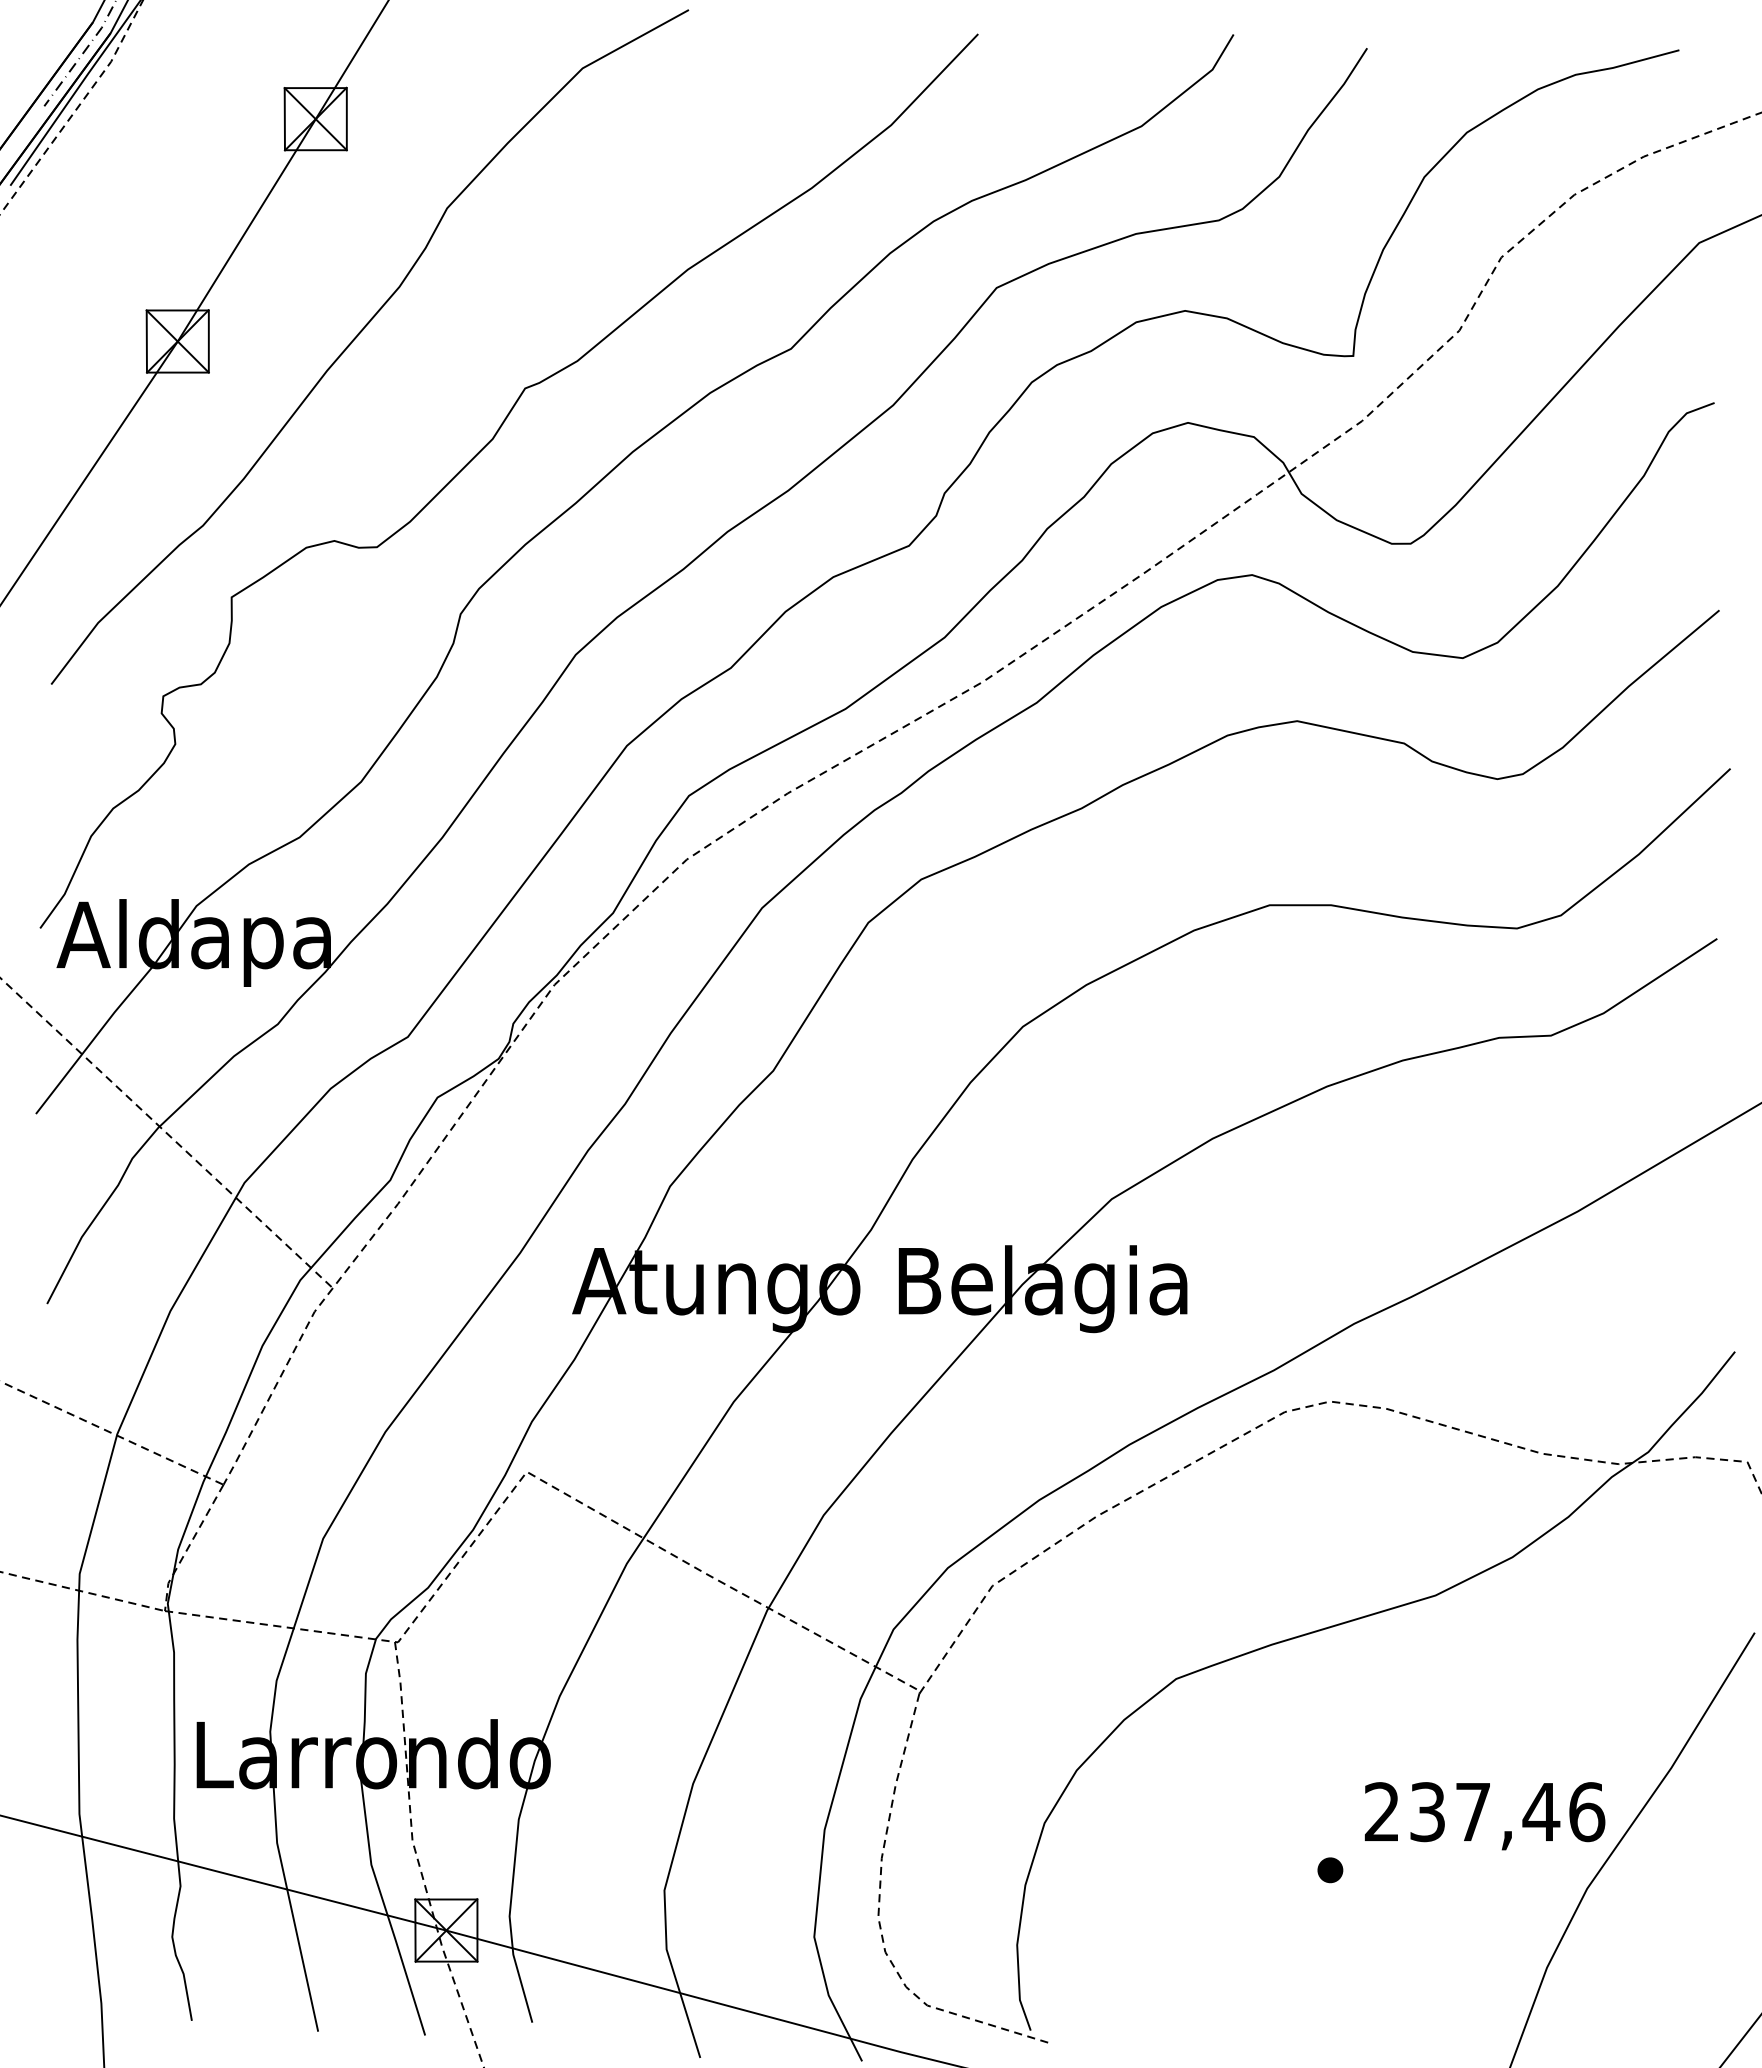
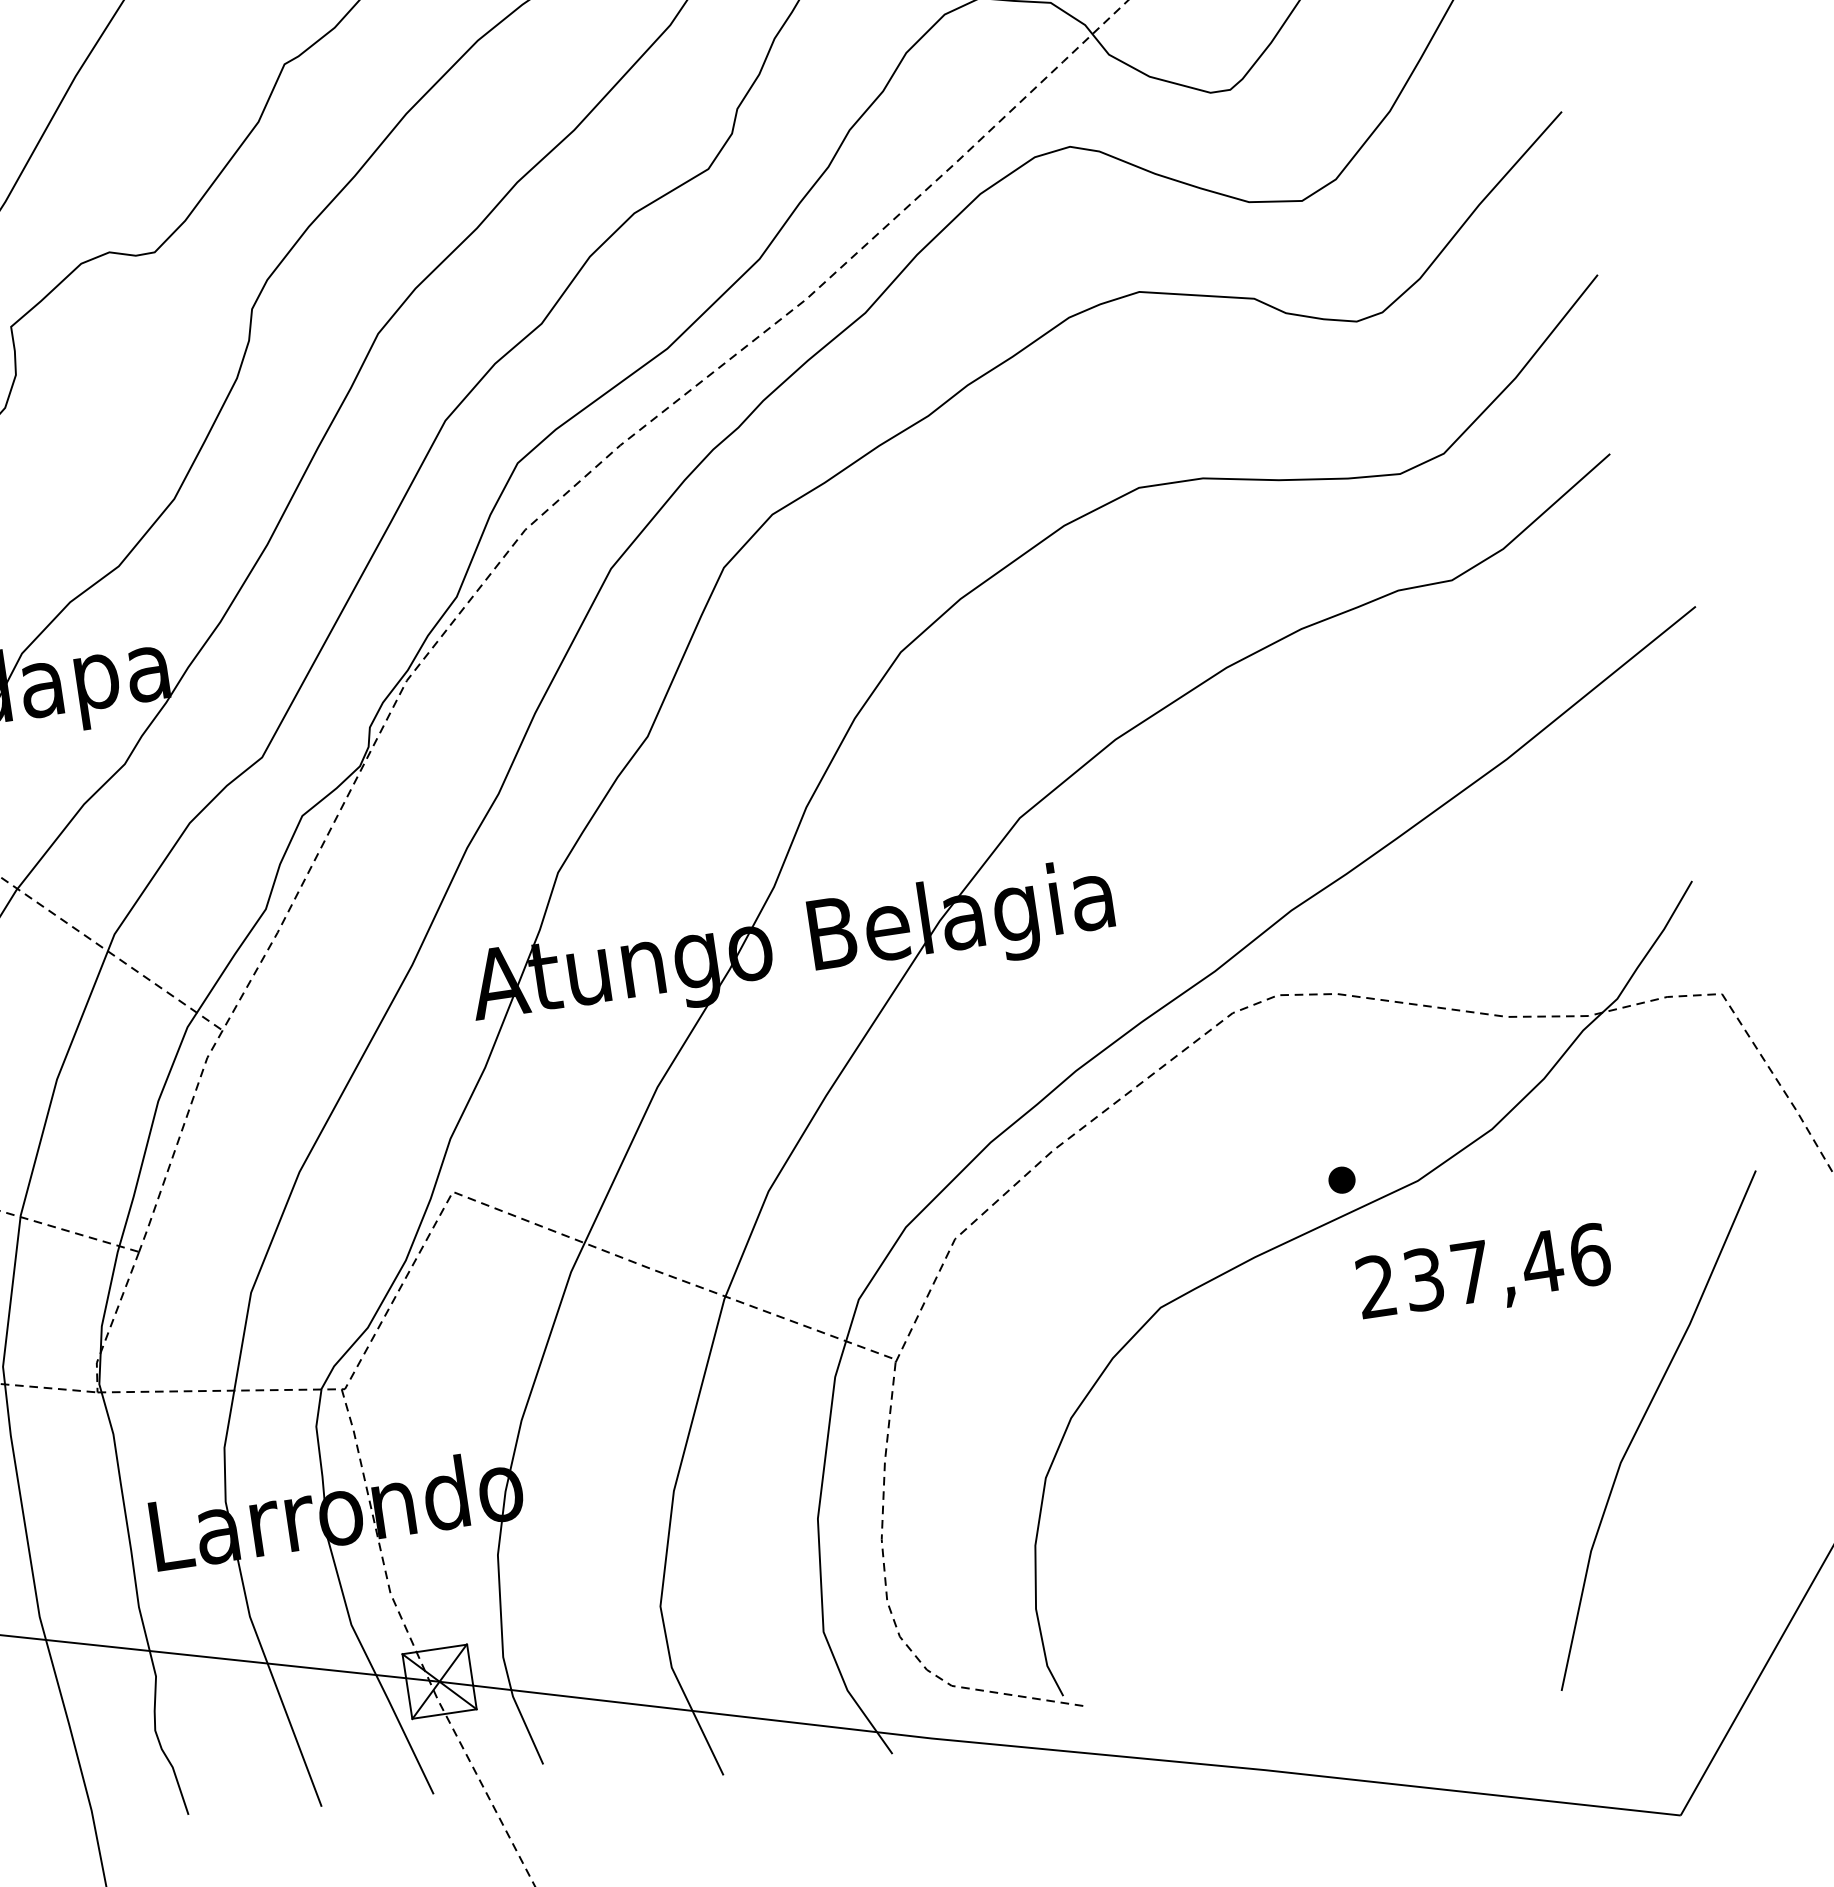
text: (1484, 1816) -> (1483, 1275), moved
part: (1330, 1870) -> (1342, 1180), moved

